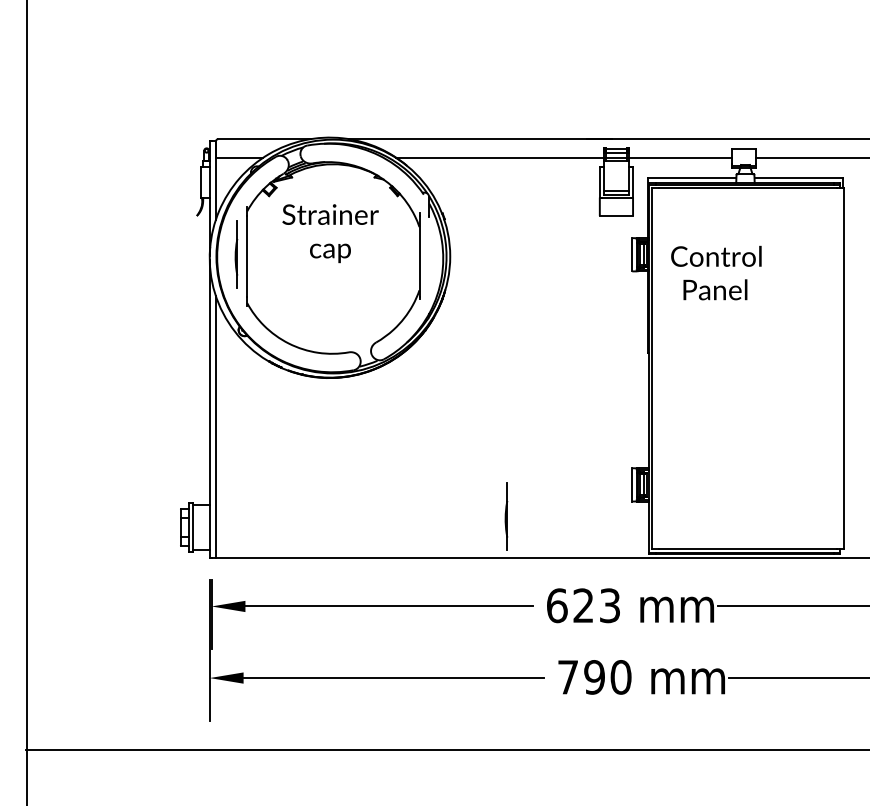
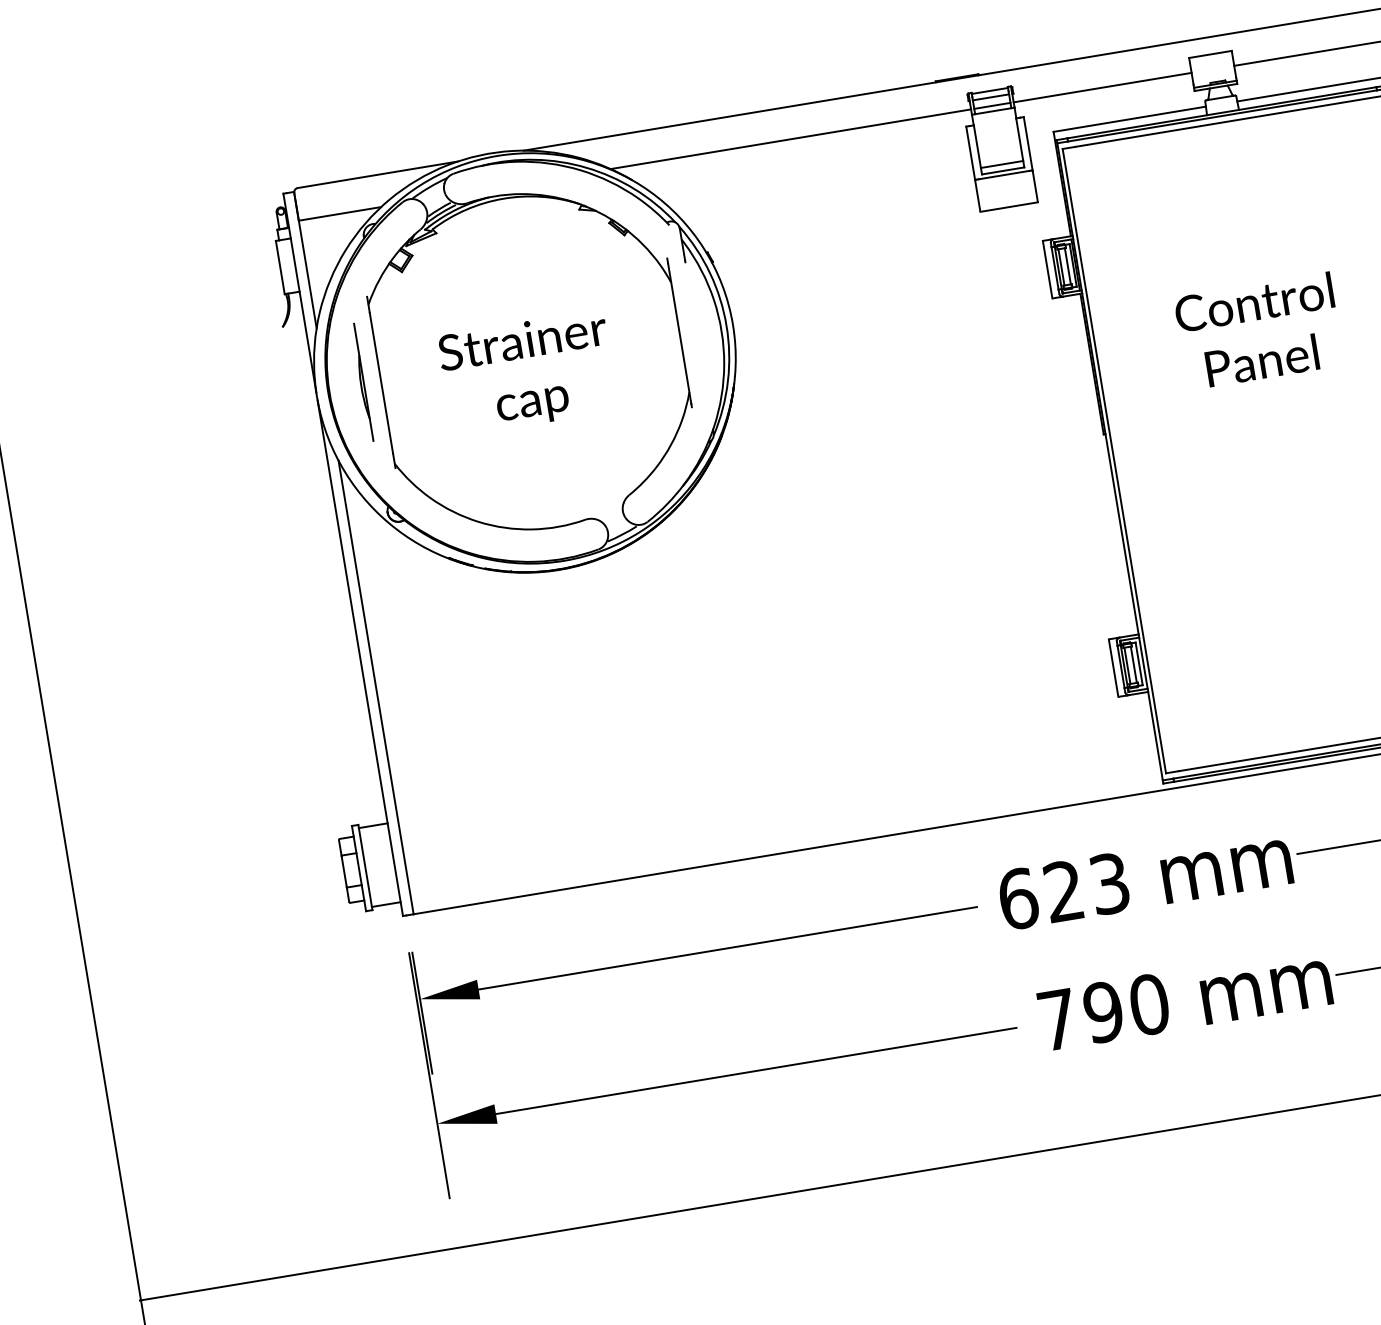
text: (330, 233) -> (527, 373), moved
text: (716, 272) -> (1259, 330), moved
part: (506, 516) -> (904, 758), removed

